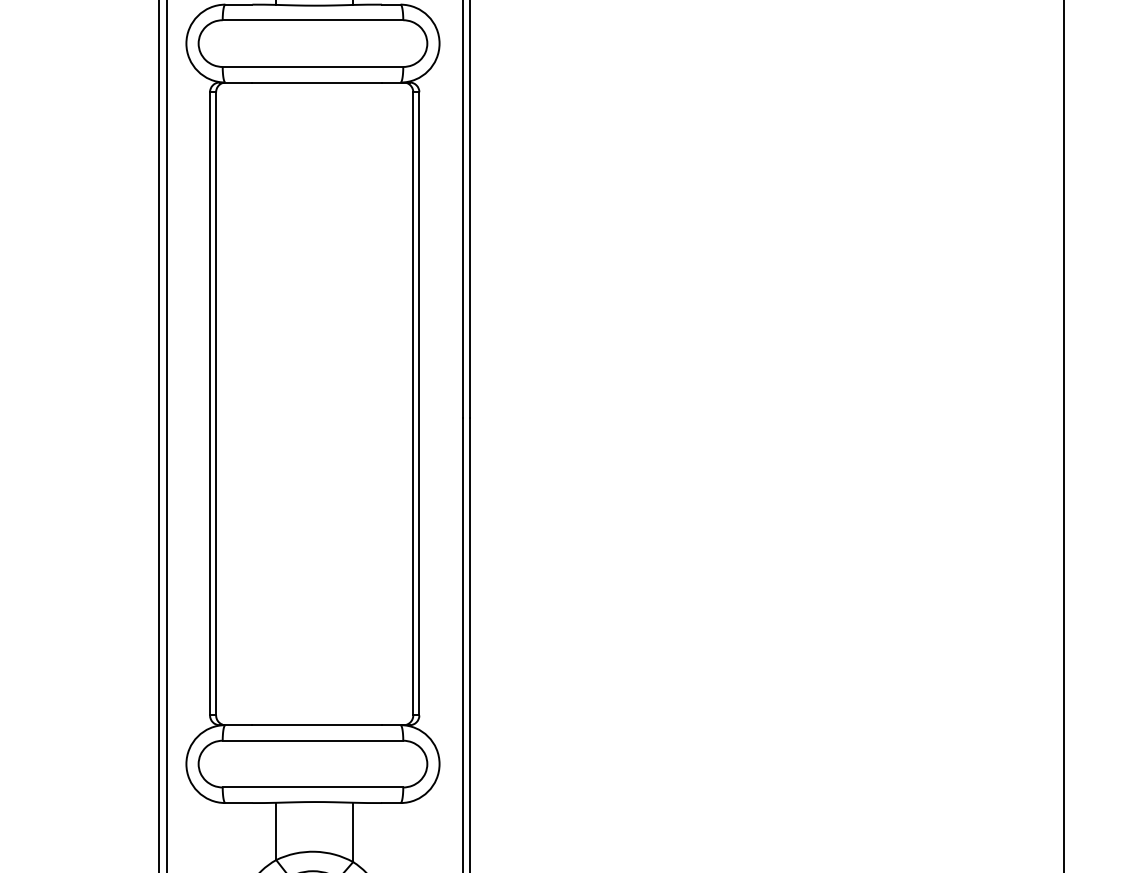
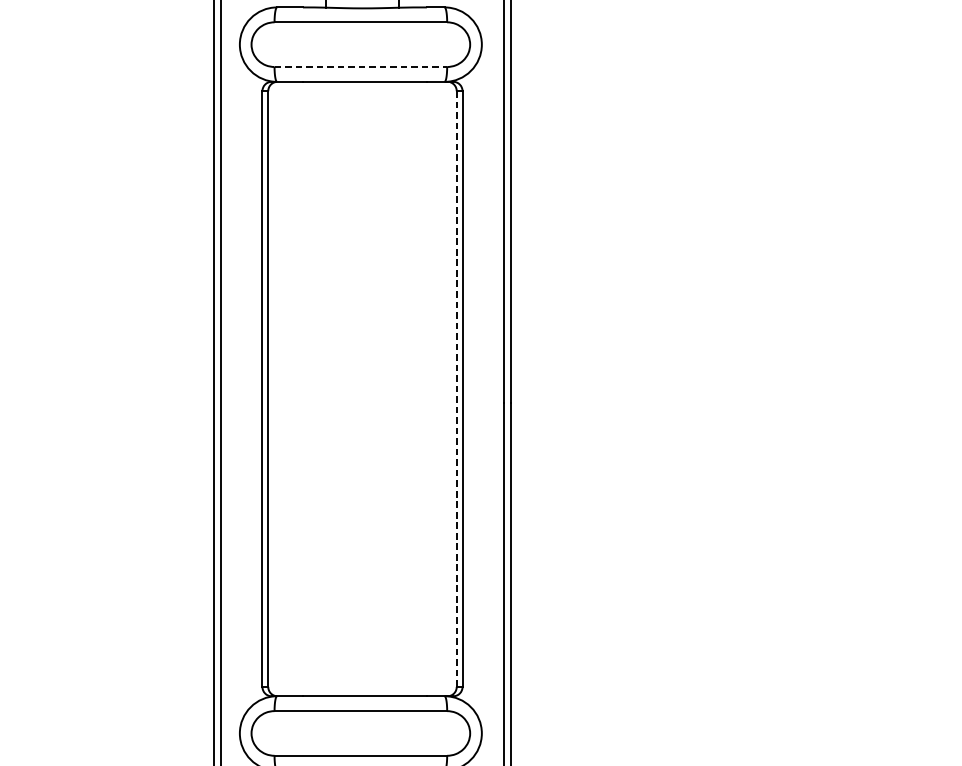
line: (313, 66) -> (361, 66), solid -> dashed
line: (413, 403) -> (456, 388), solid -> dashed

